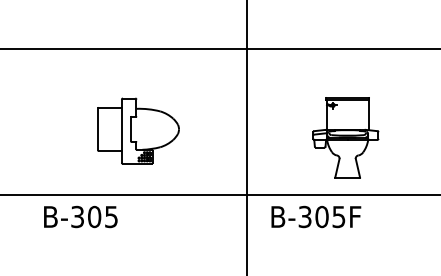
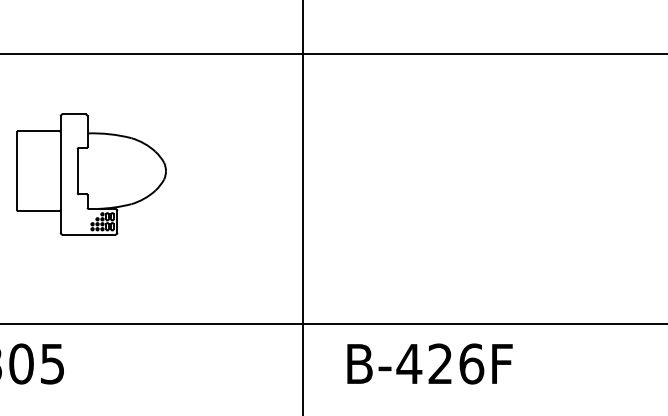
part: (138, 130) -> (91, 173), moved
part: (345, 137) -> (483, 217), removed
text: (321, 216) -> (439, 363), B-305F -> B-426F

